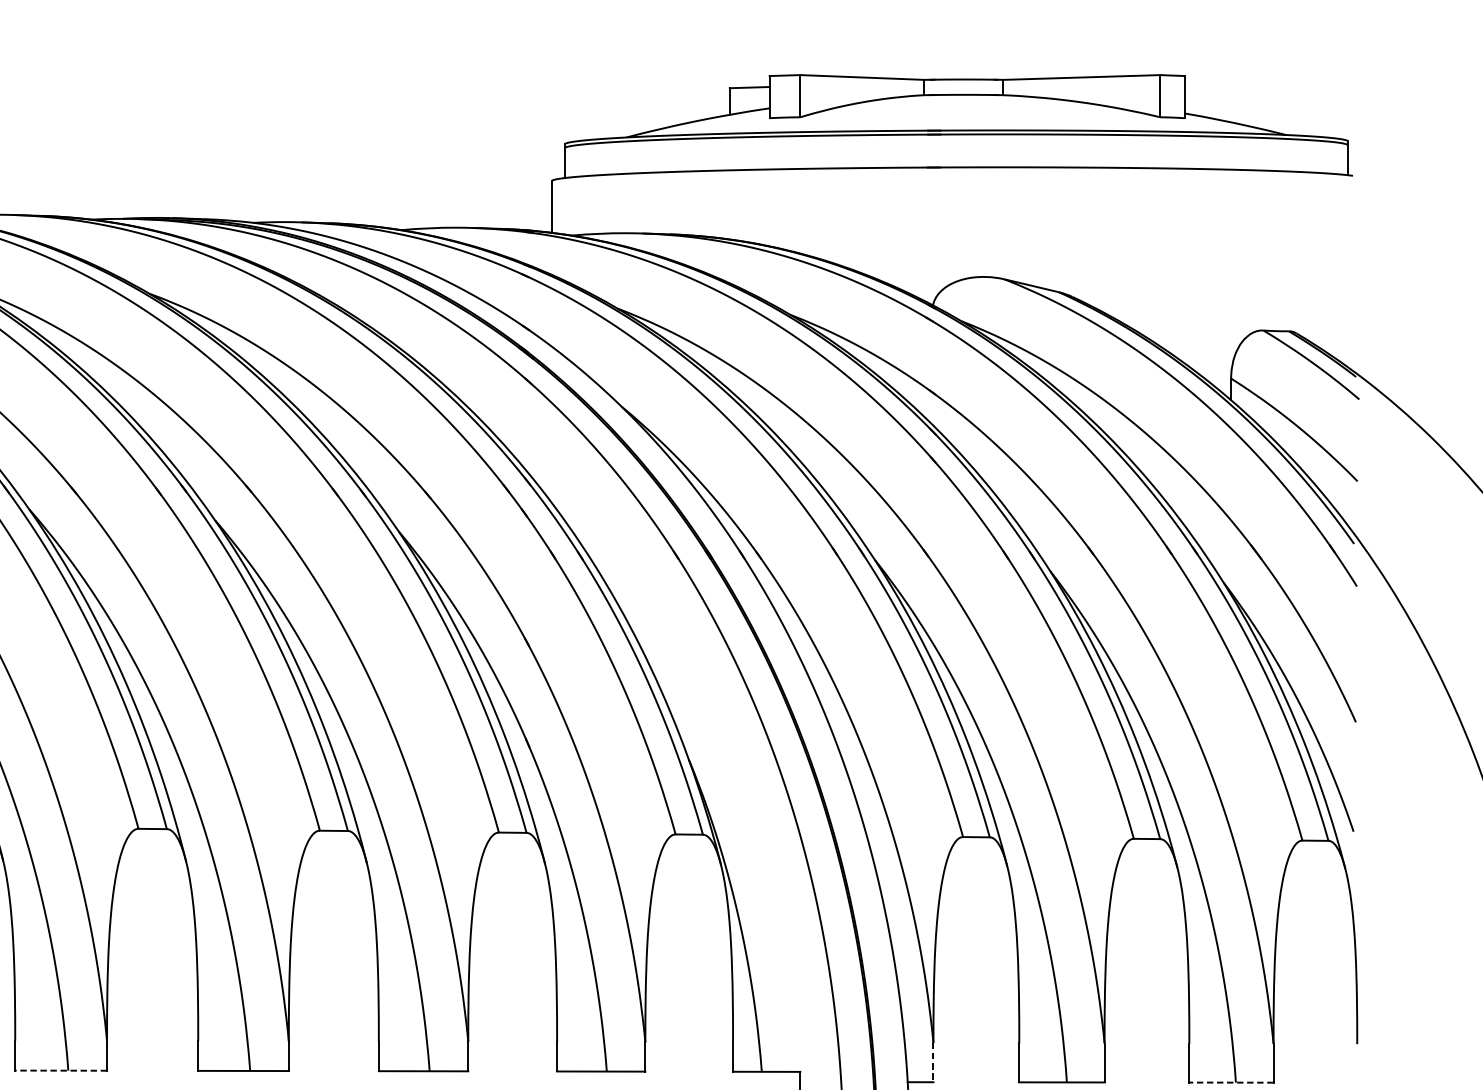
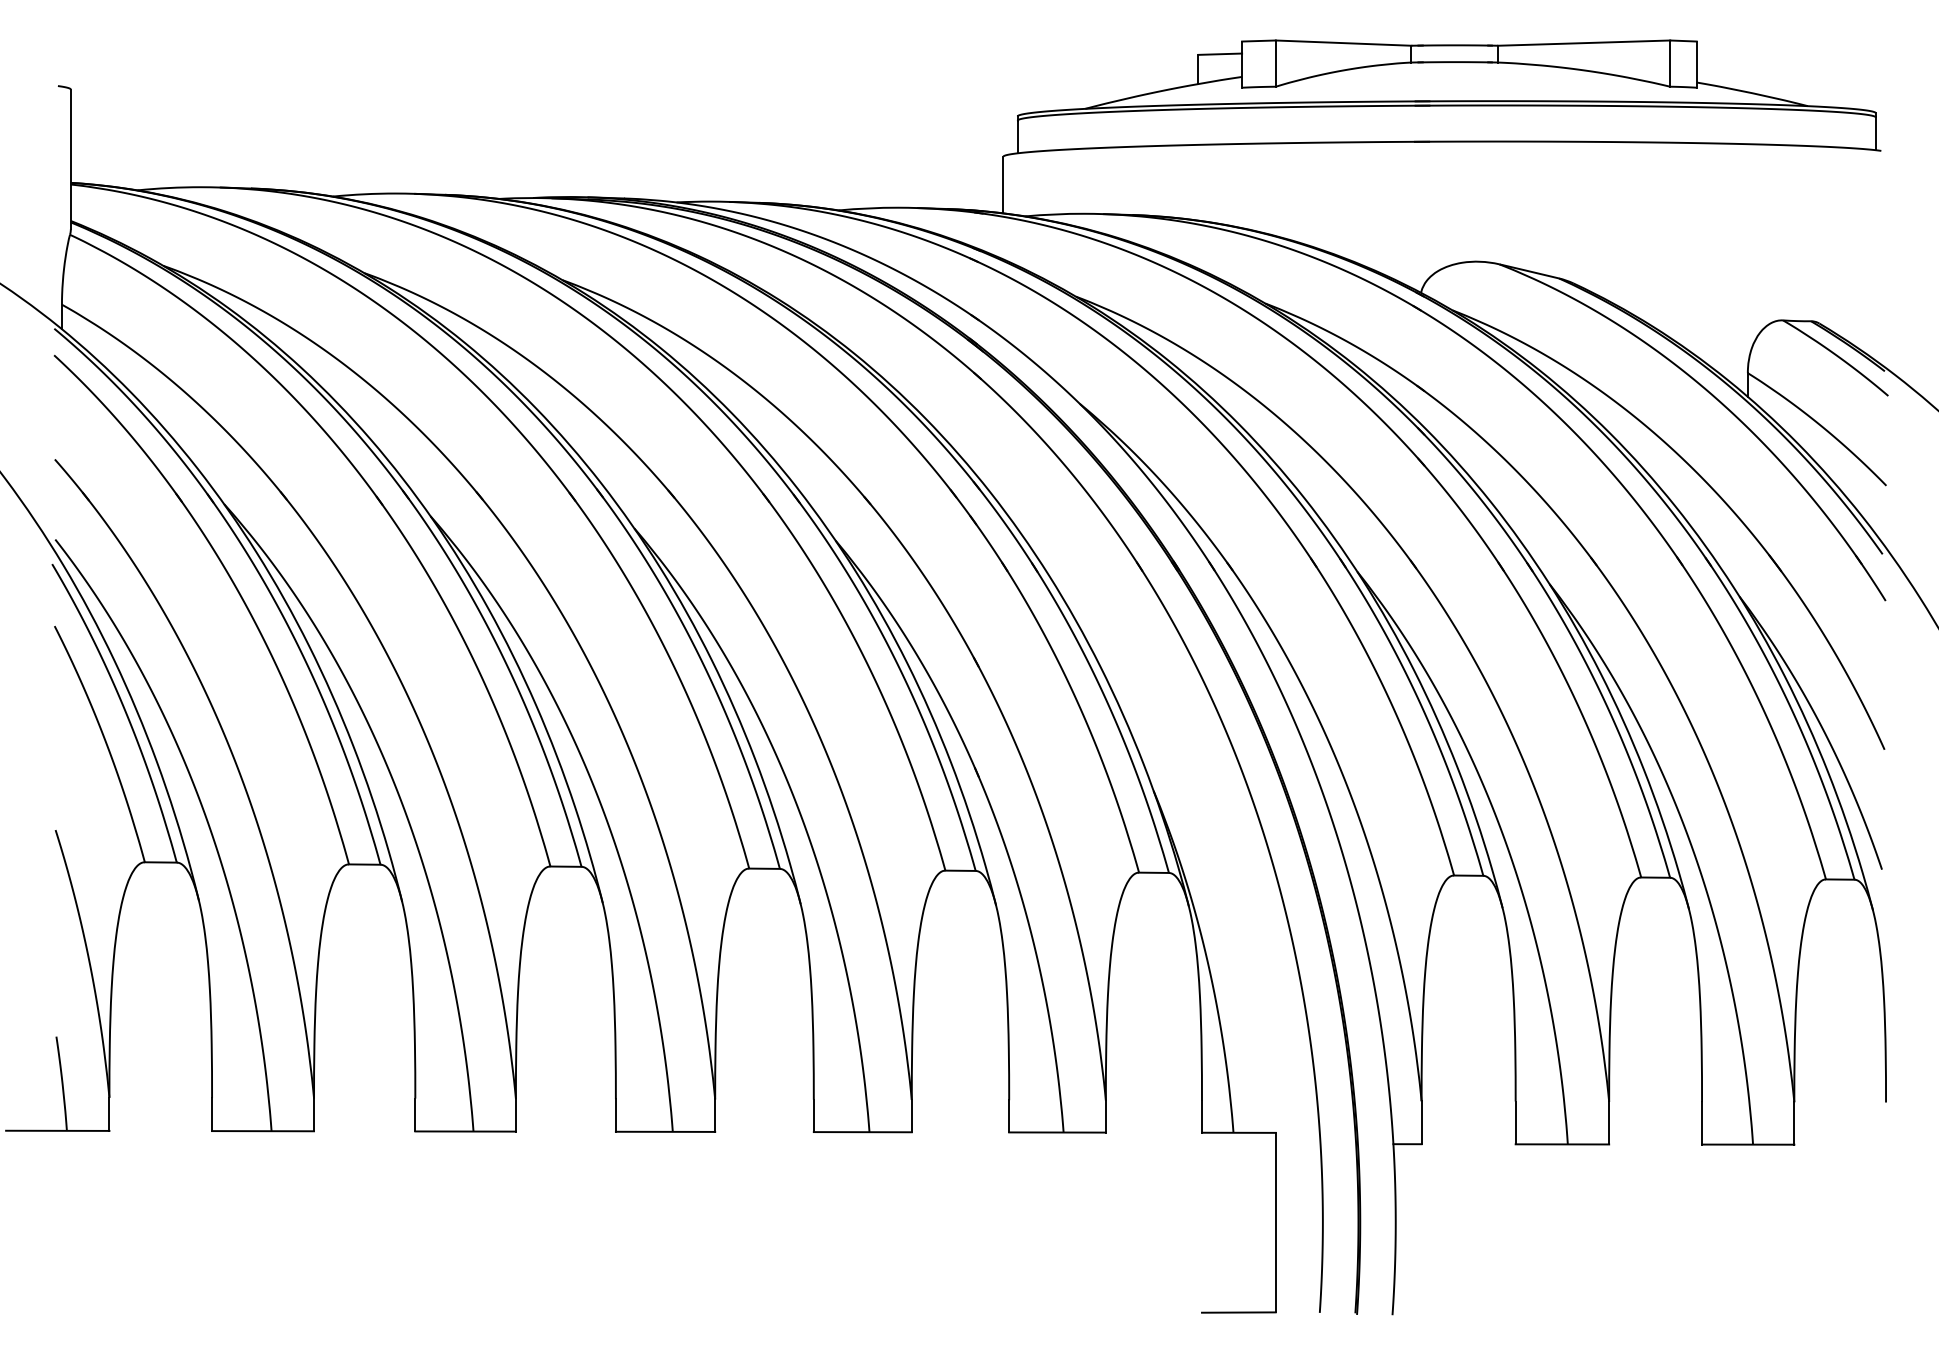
line: (933, 1063) -> (1421, 1123), dashed -> solid
line: (61, 1070) -> (465, 1131), dashed -> solid
line: (1230, 1082) -> (1747, 1144), dashed -> solid

